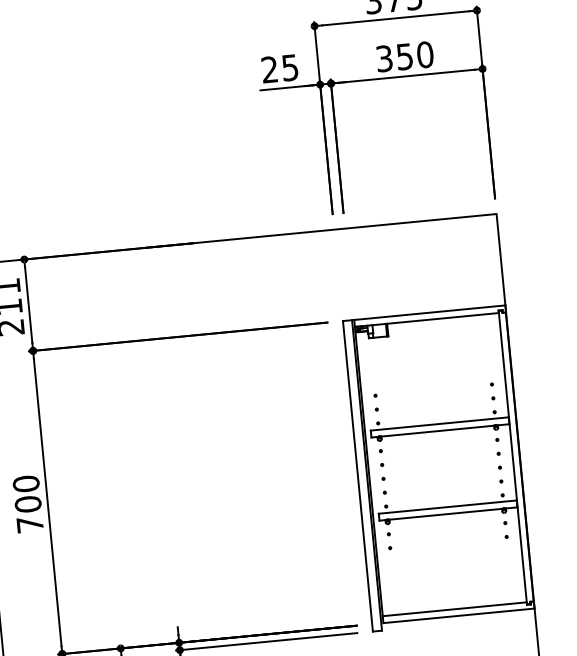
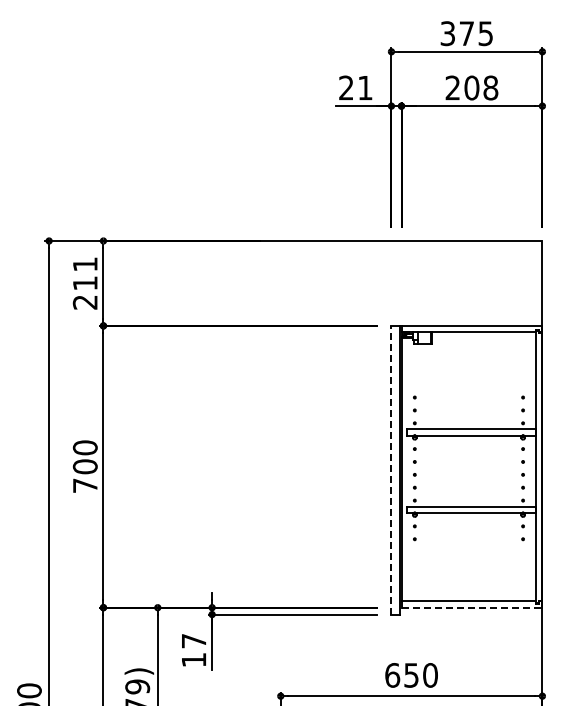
text: (404, 56) -> (471, 87), 350 -> 208
text: (290, 68) -> (365, 88), 25 -> 21
line: (357, 475) -> (391, 469), solid -> dashed
line: (459, 615) -> (472, 607), solid -> dashed

